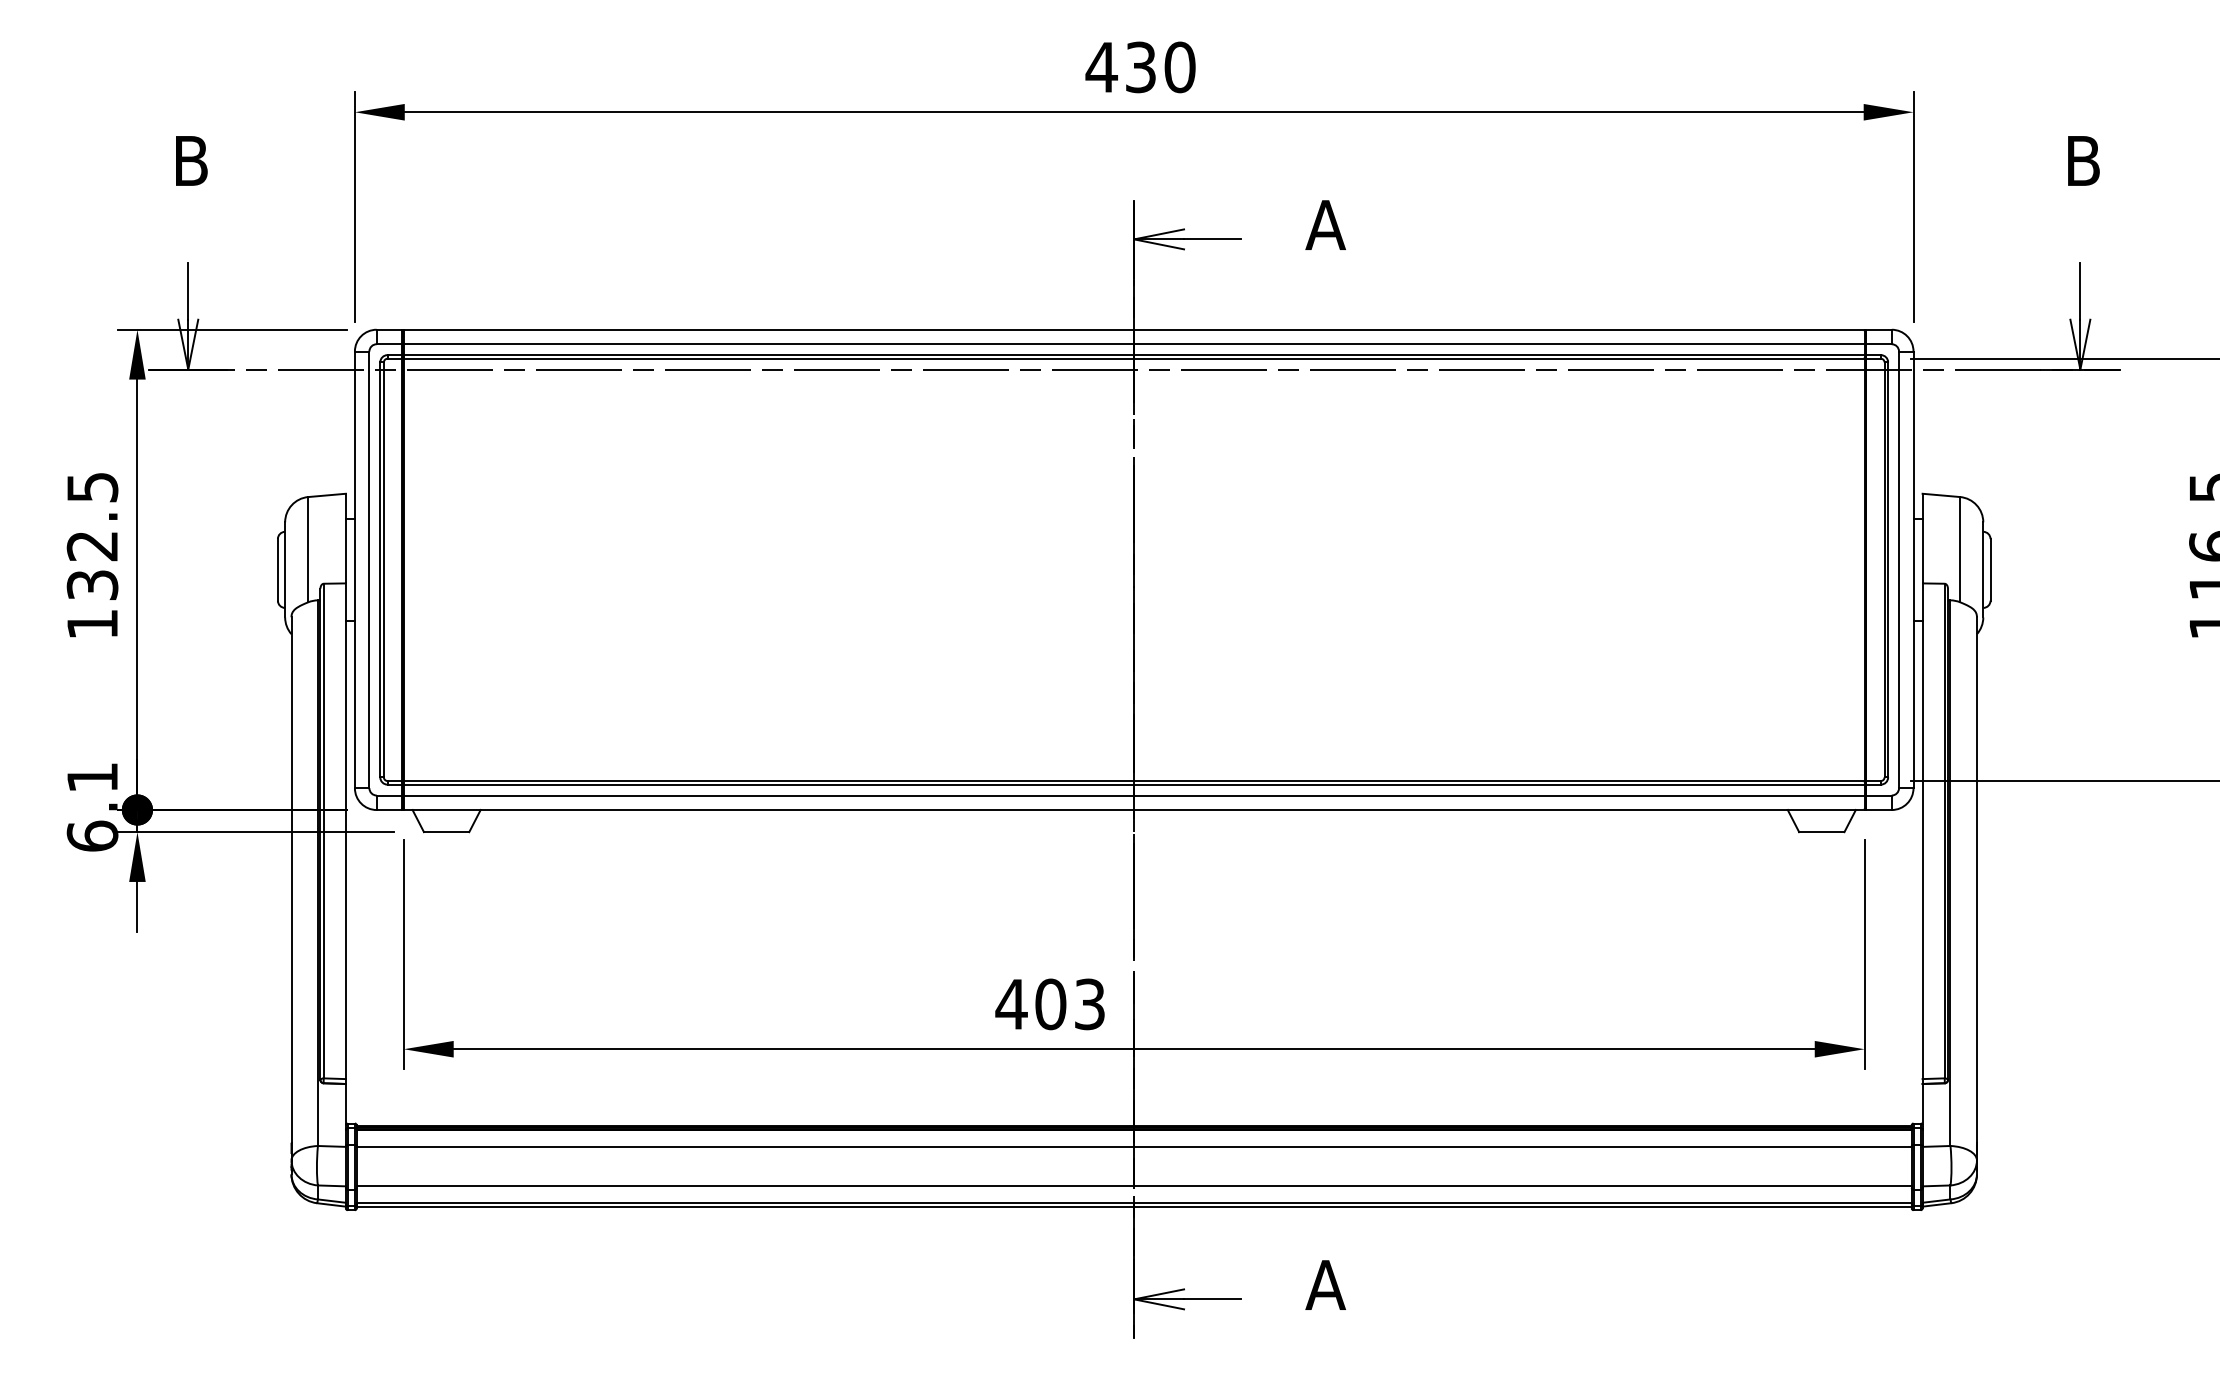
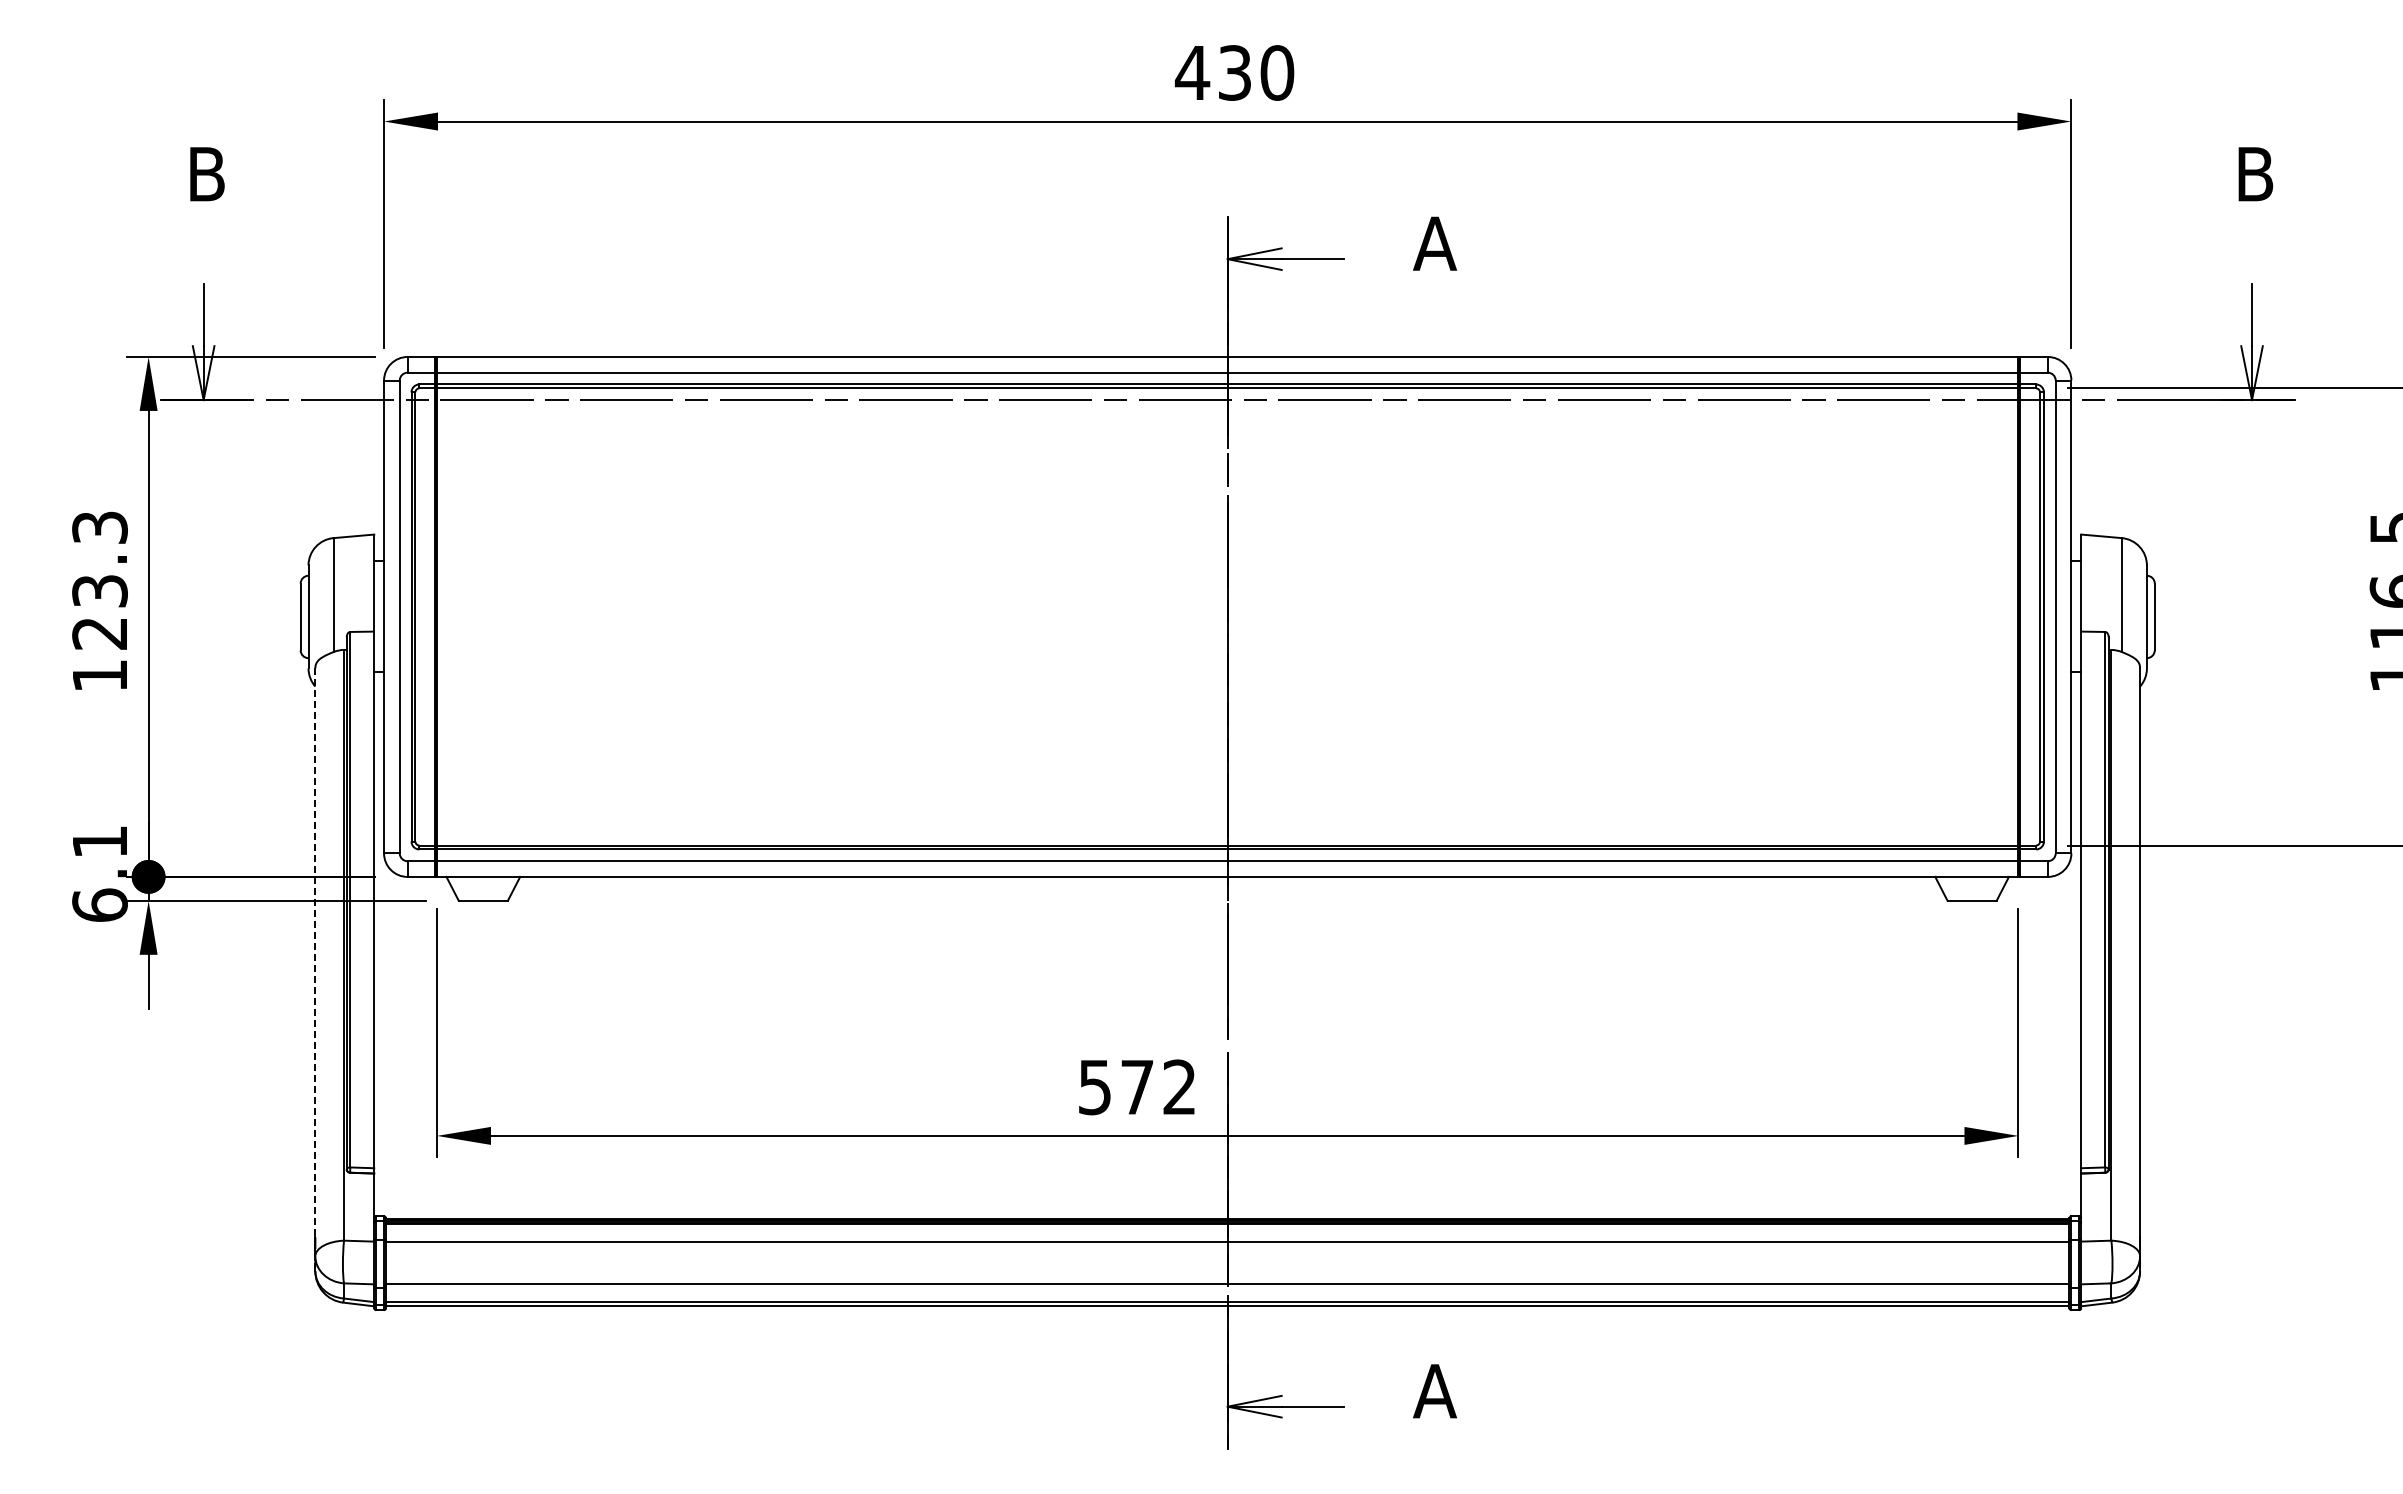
text: (92, 536) -> (99, 580), 132.5 -> 123.3
line: (291, 880) -> (315, 953), solid -> dashed
text: (1049, 1004) -> (1136, 1087), 403 -> 572

